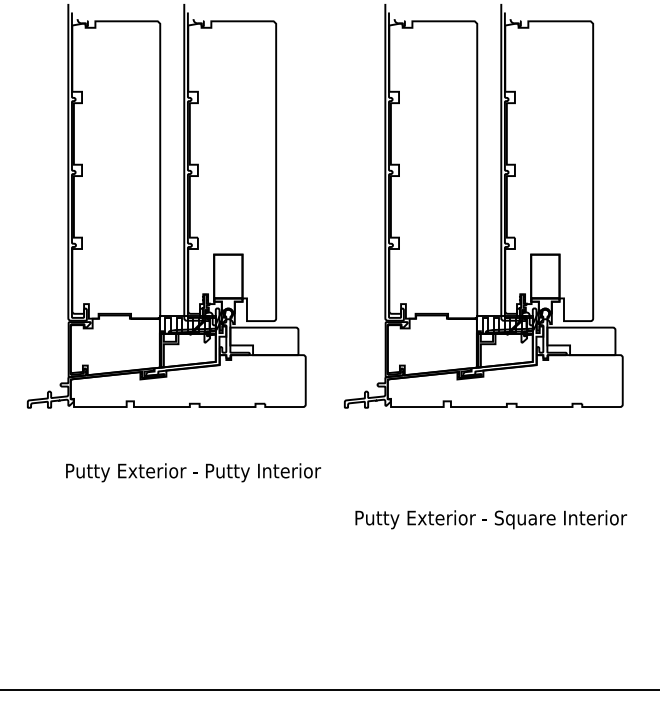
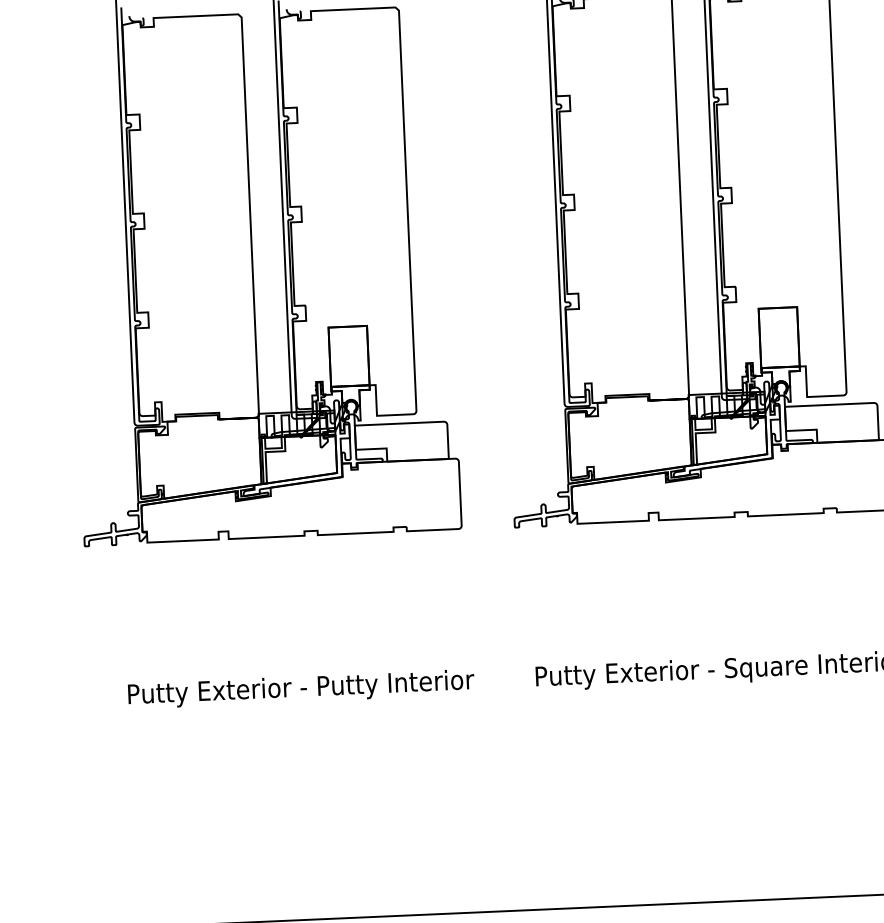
text: (193, 472) -> (301, 688), moved

